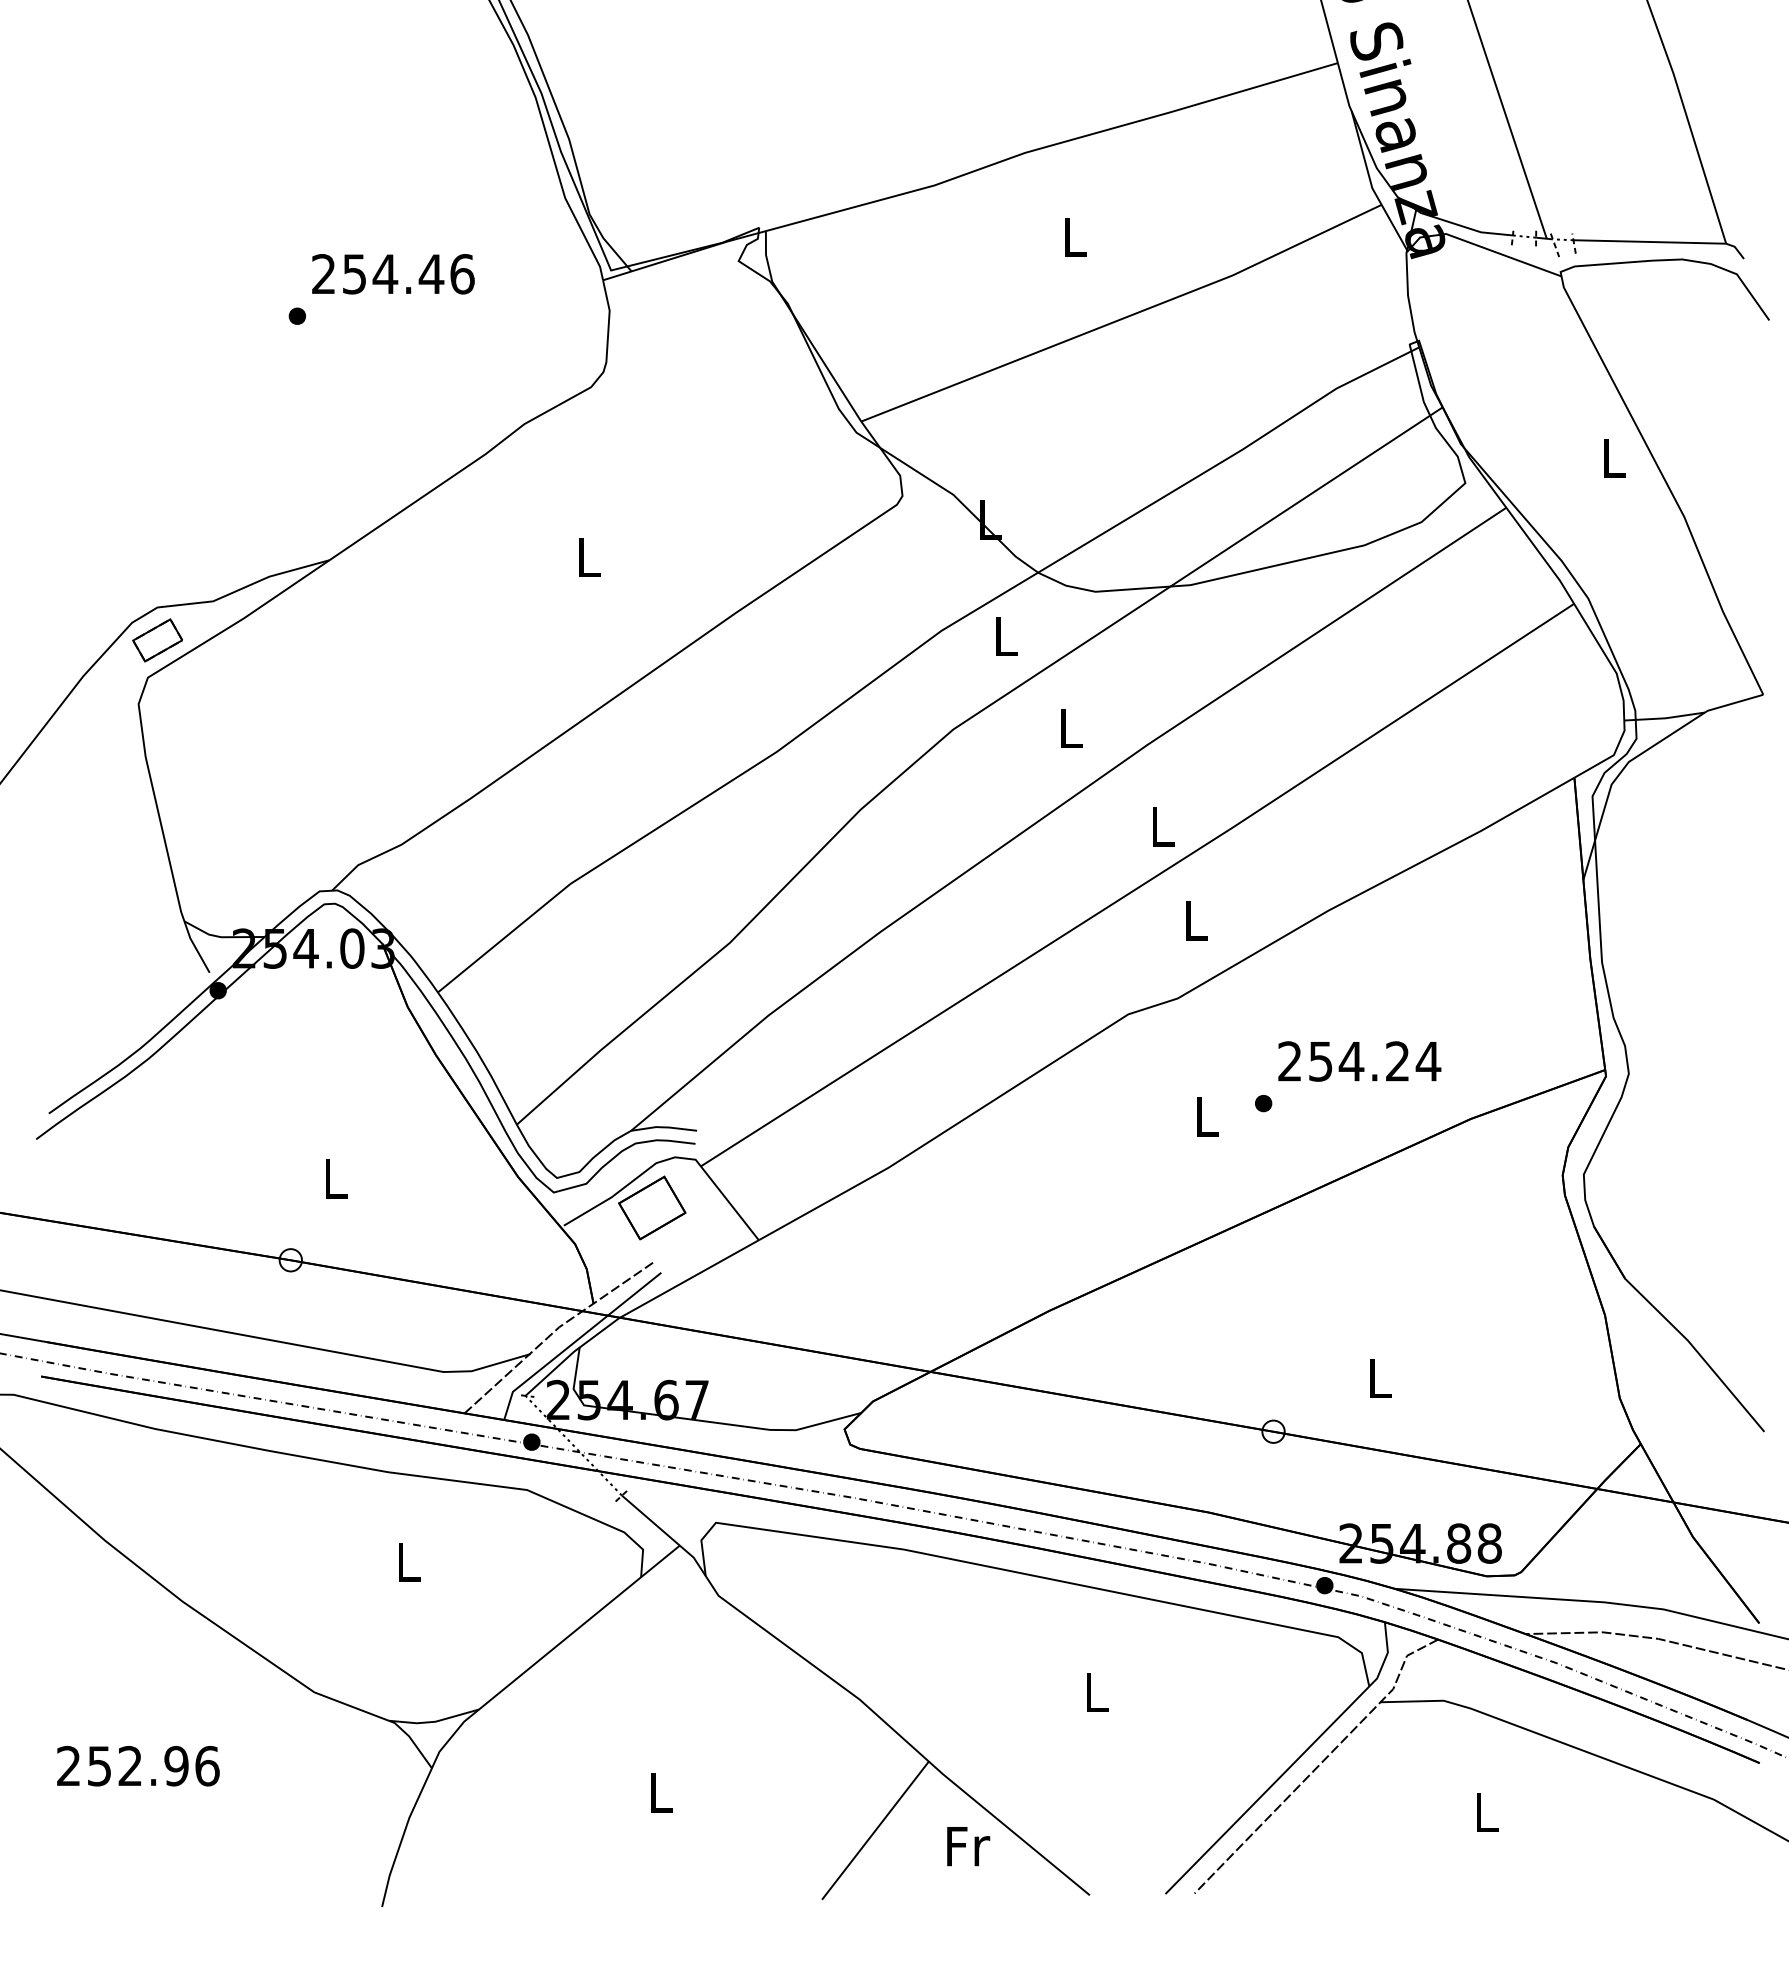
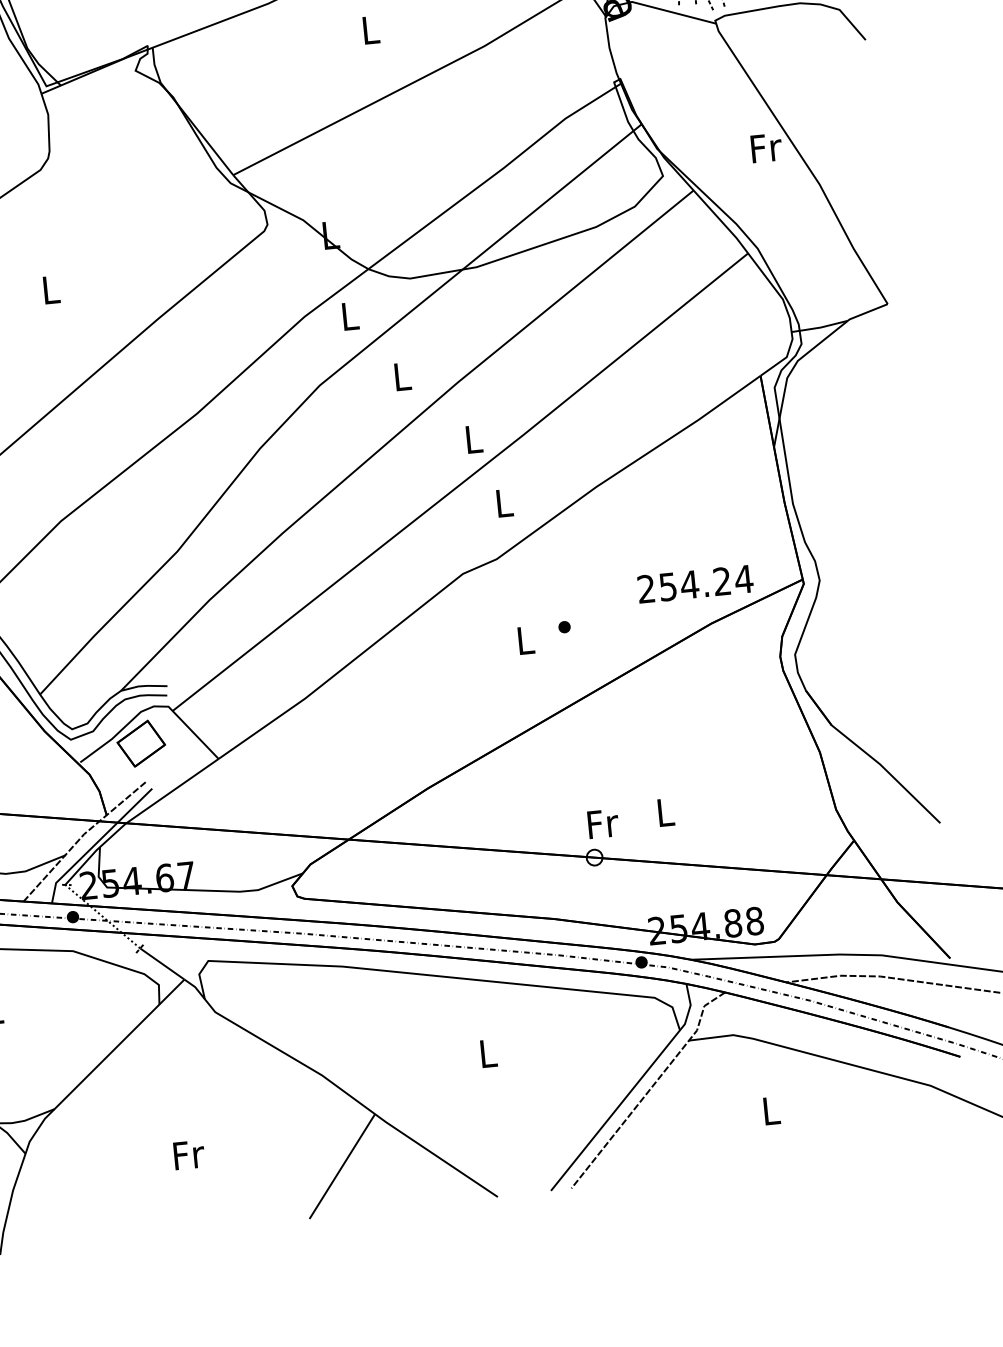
text: (1614, 457) -> (766, 147), L -> Fr
text: (1359, 1061) -> (695, 584), moved
text: (661, 1792) -> (188, 1154), L -> Fr
text: (968, 1846) -> (603, 823), moved

